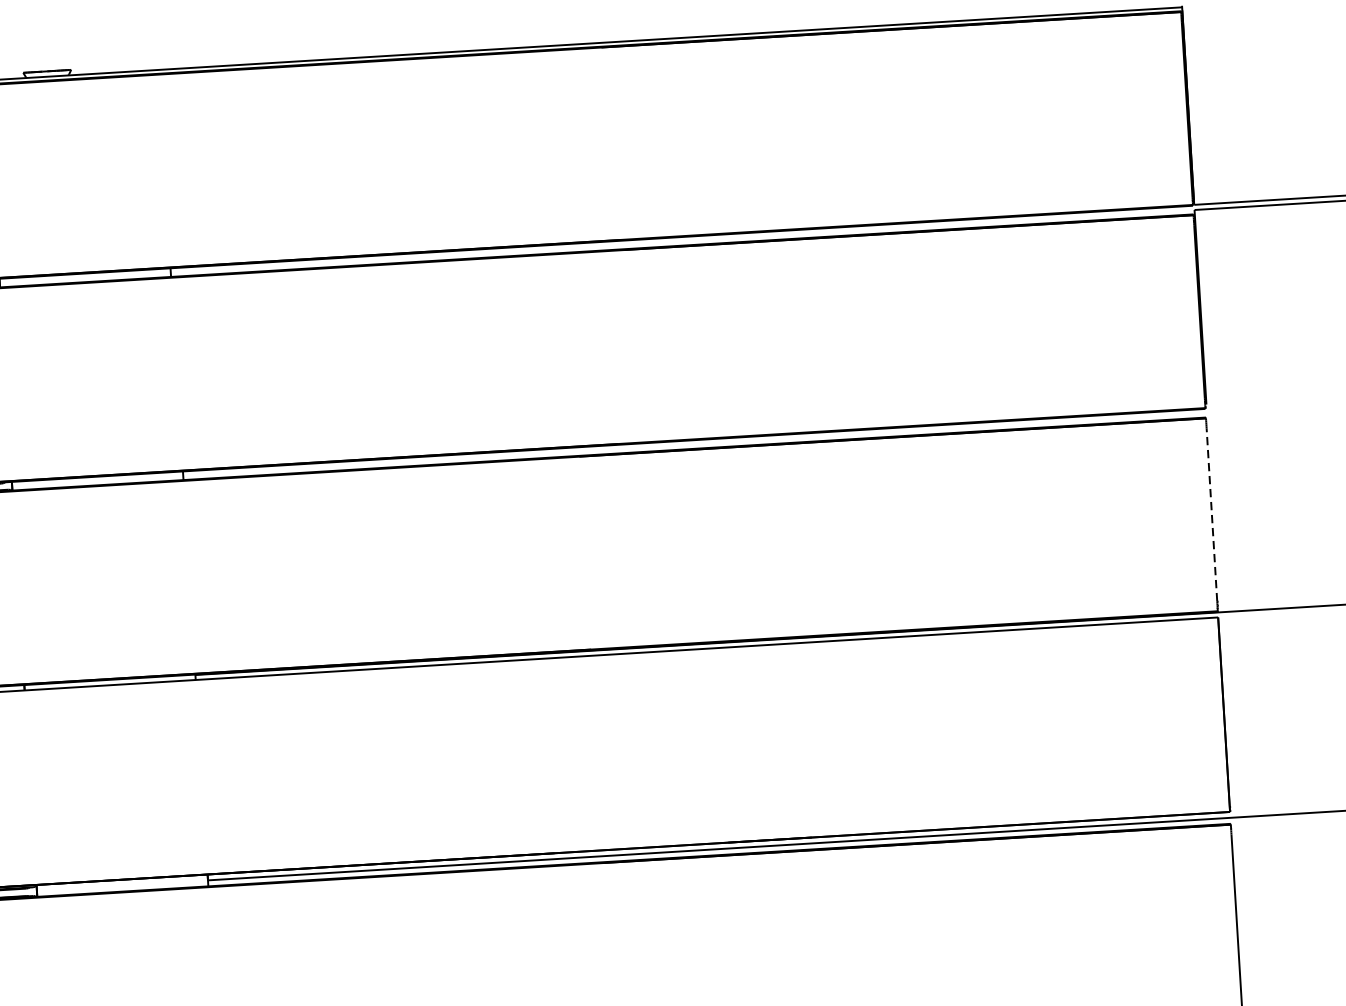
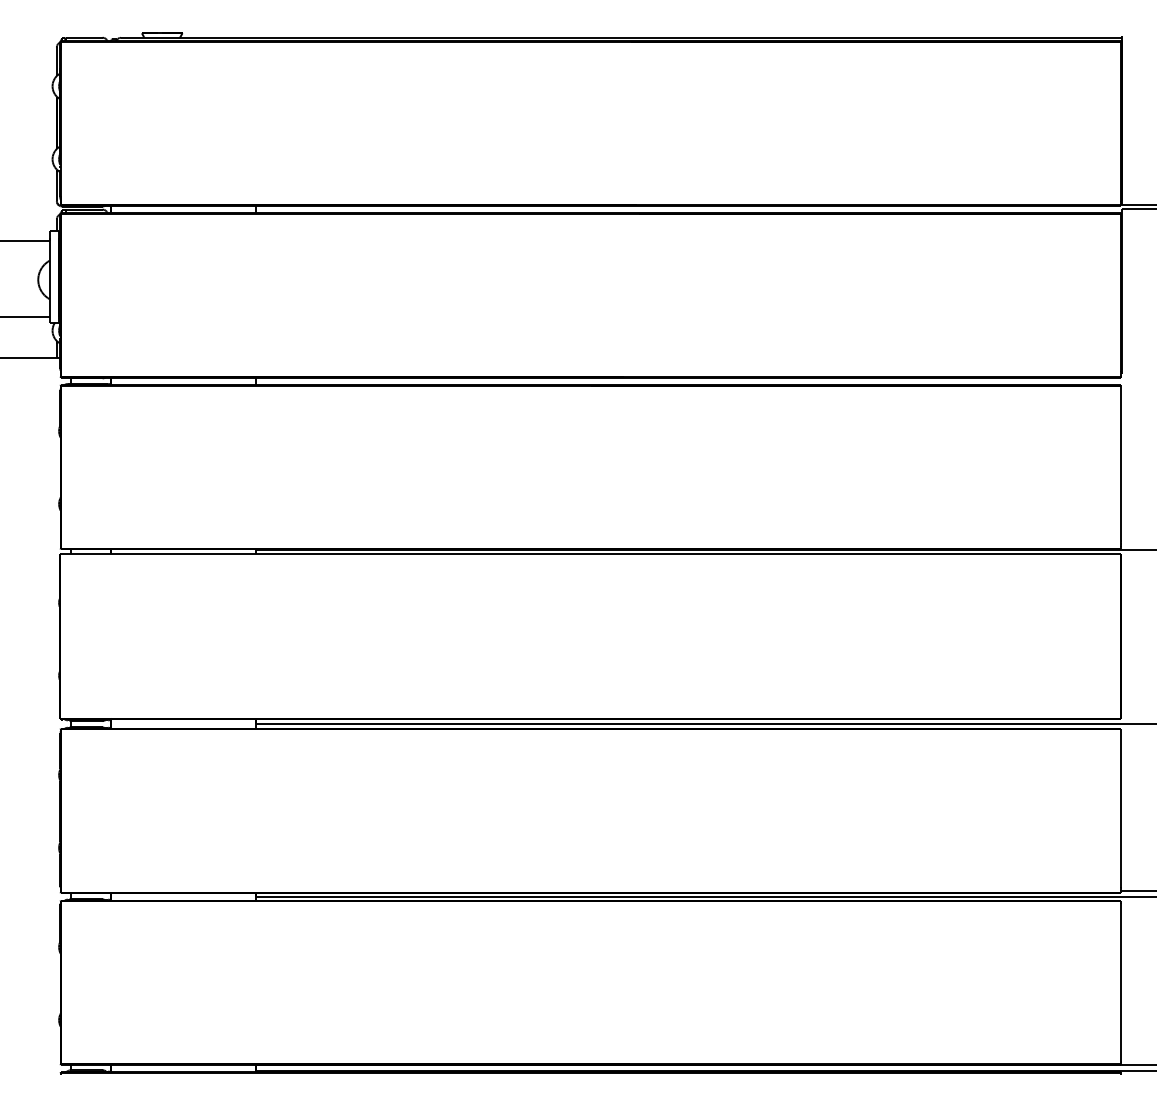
line: (1212, 514) -> (1121, 466), dashed -> solid

